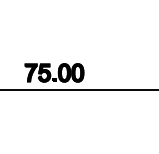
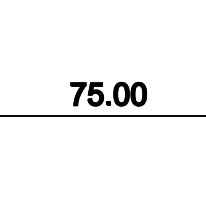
part: (54, 72) -> (108, 93), moved

